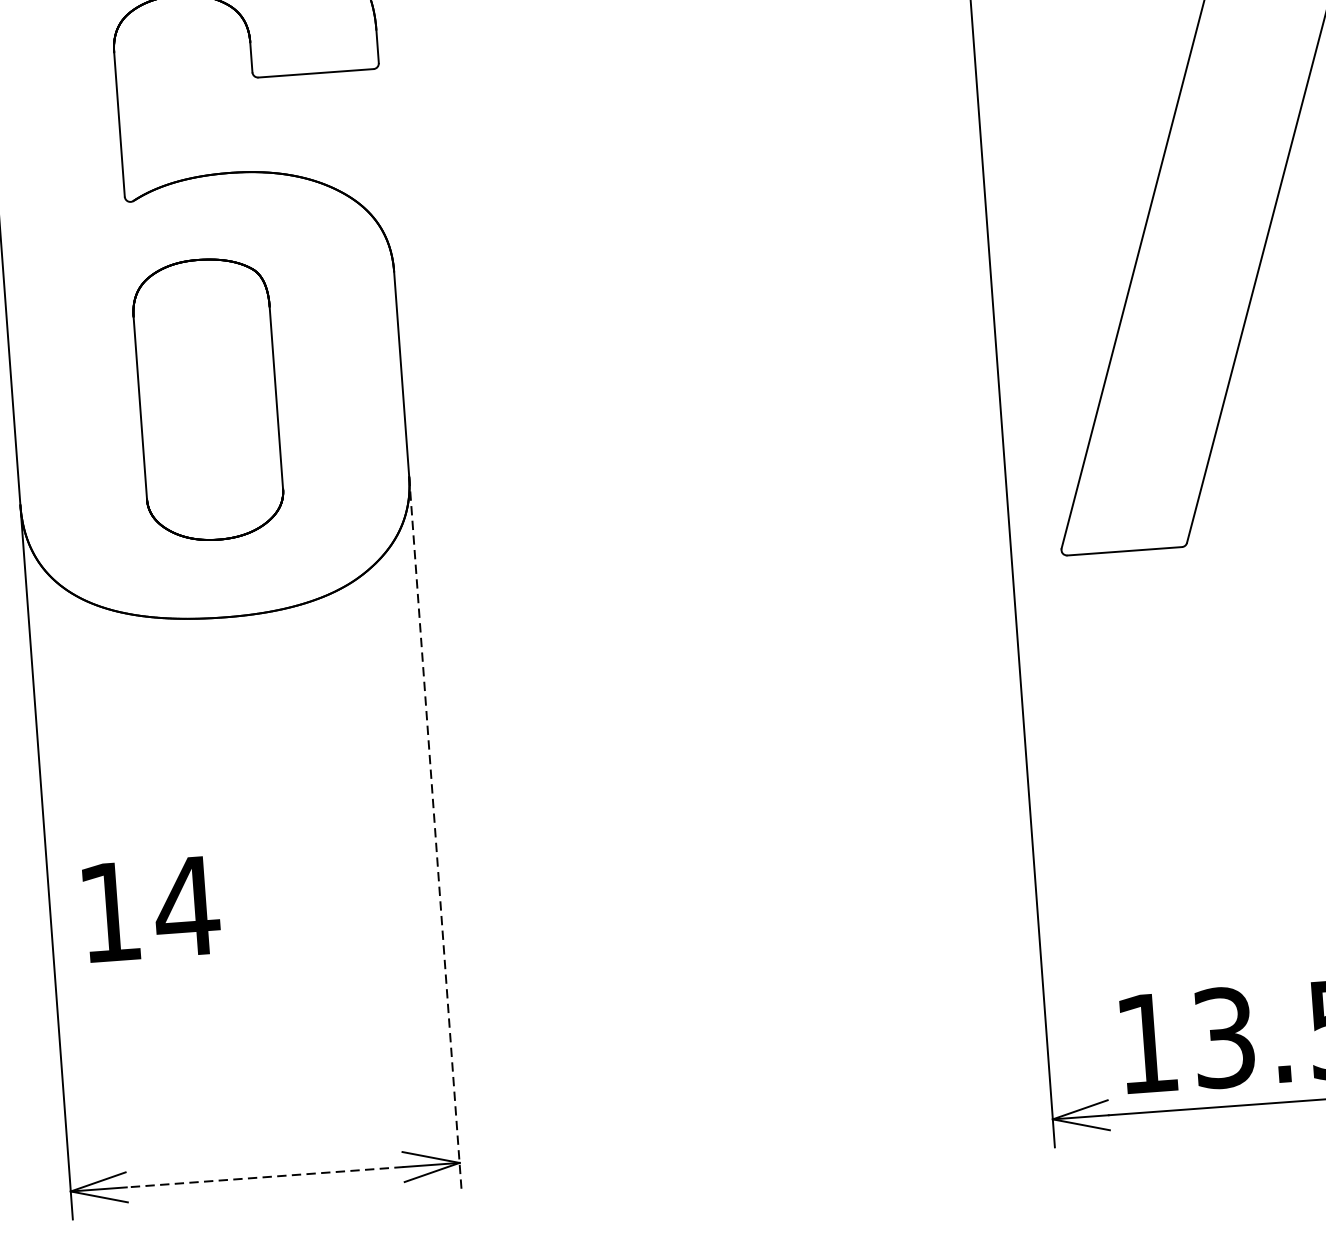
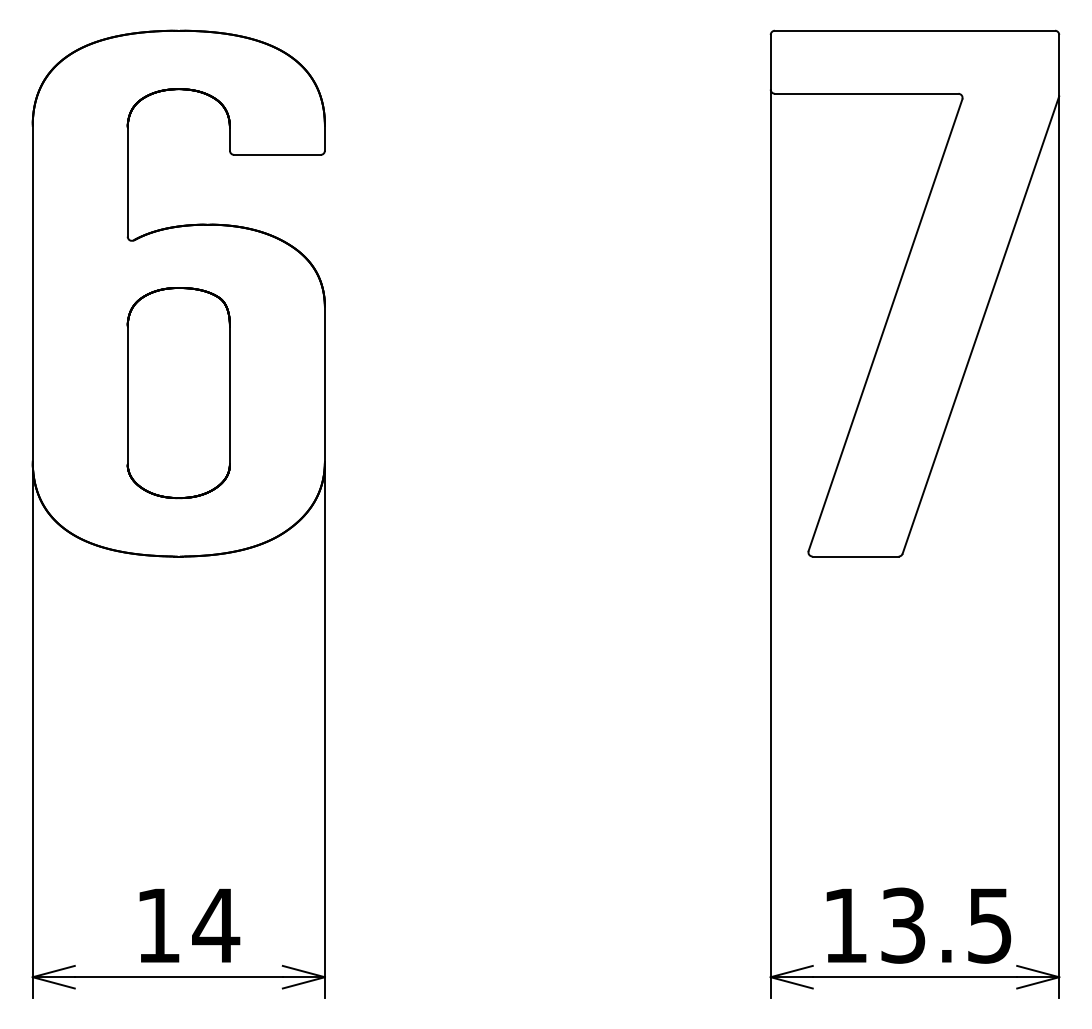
line: (434, 834) -> (324, 730), dashed -> solid
text: (151, 908) -> (189, 925), moved
line: (264, 1177) -> (178, 977), dashed -> solid

